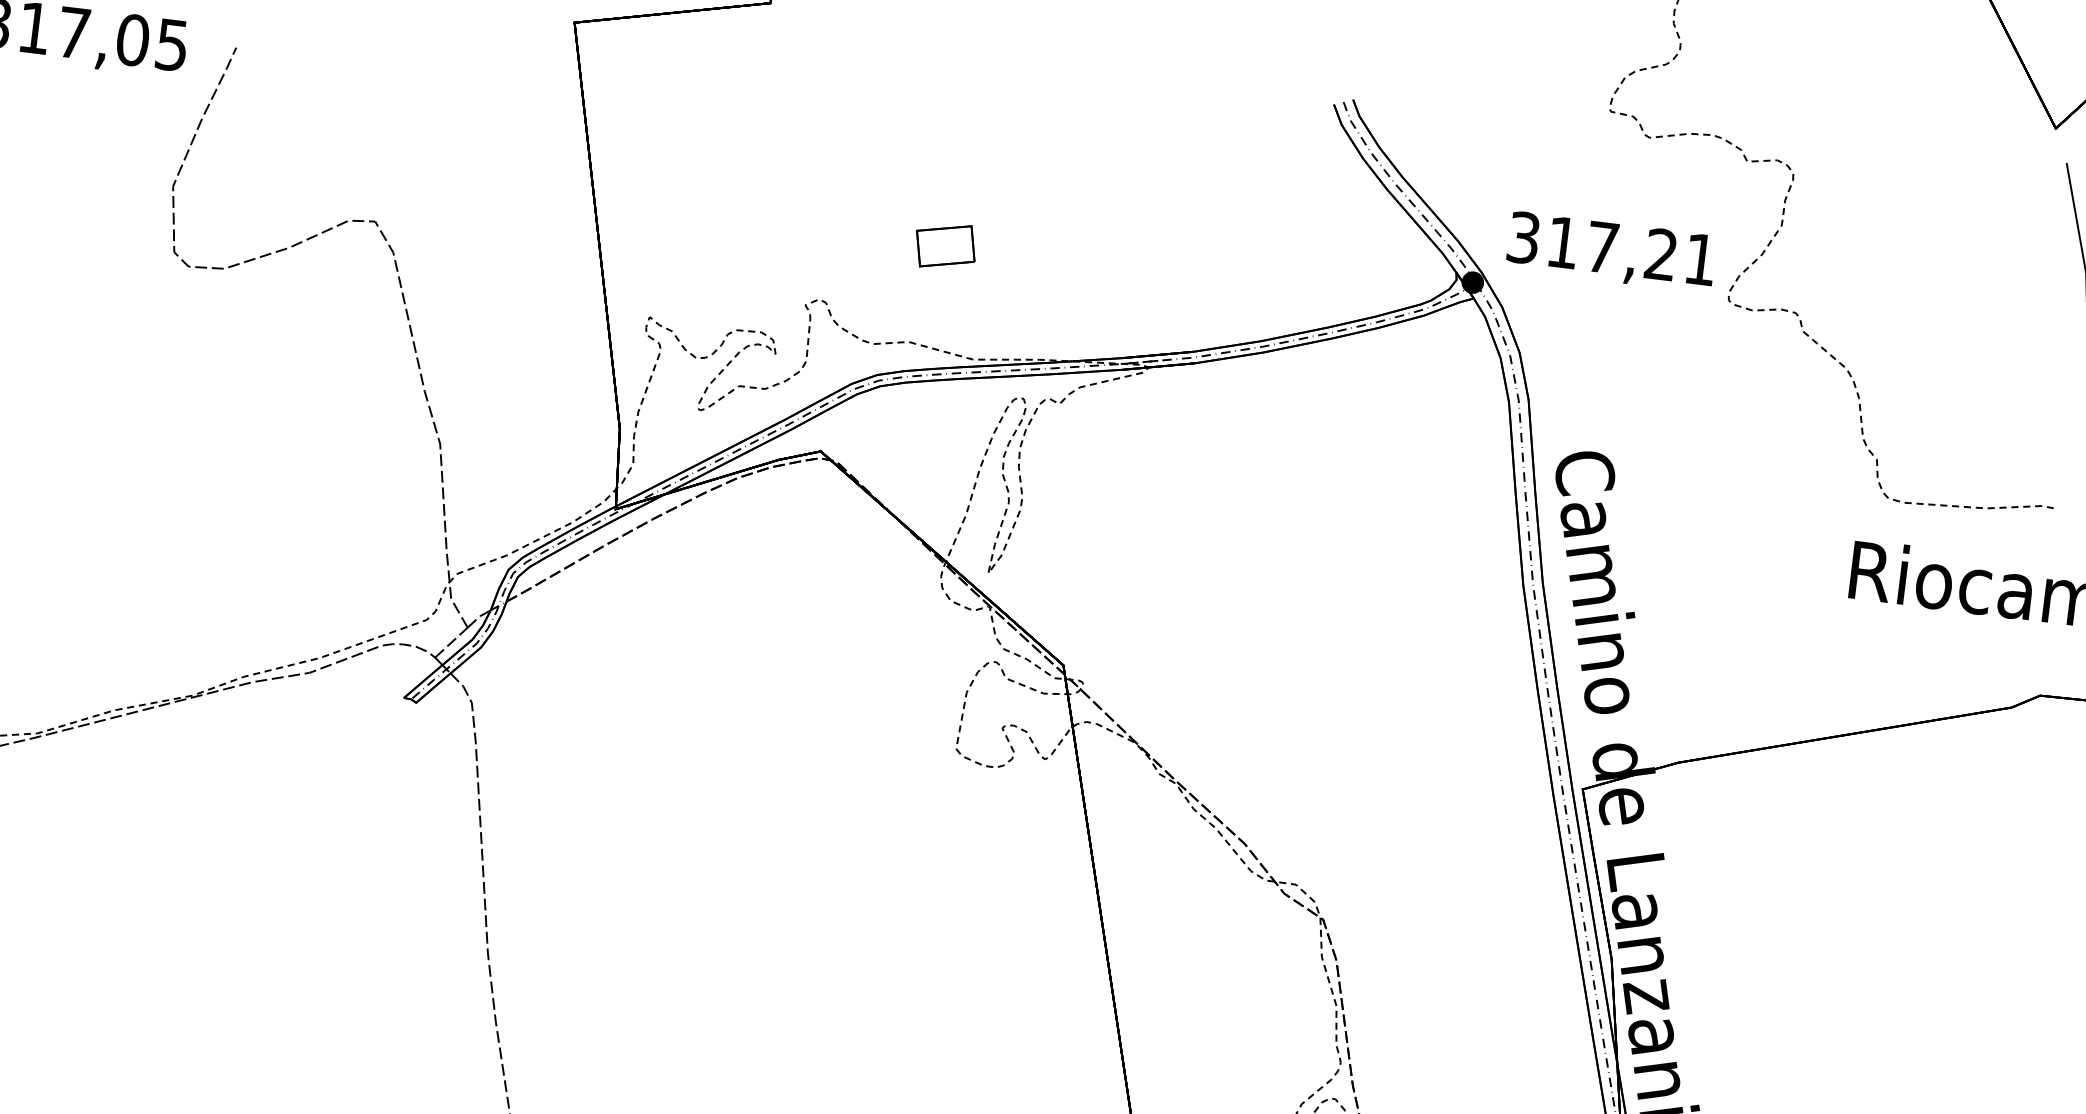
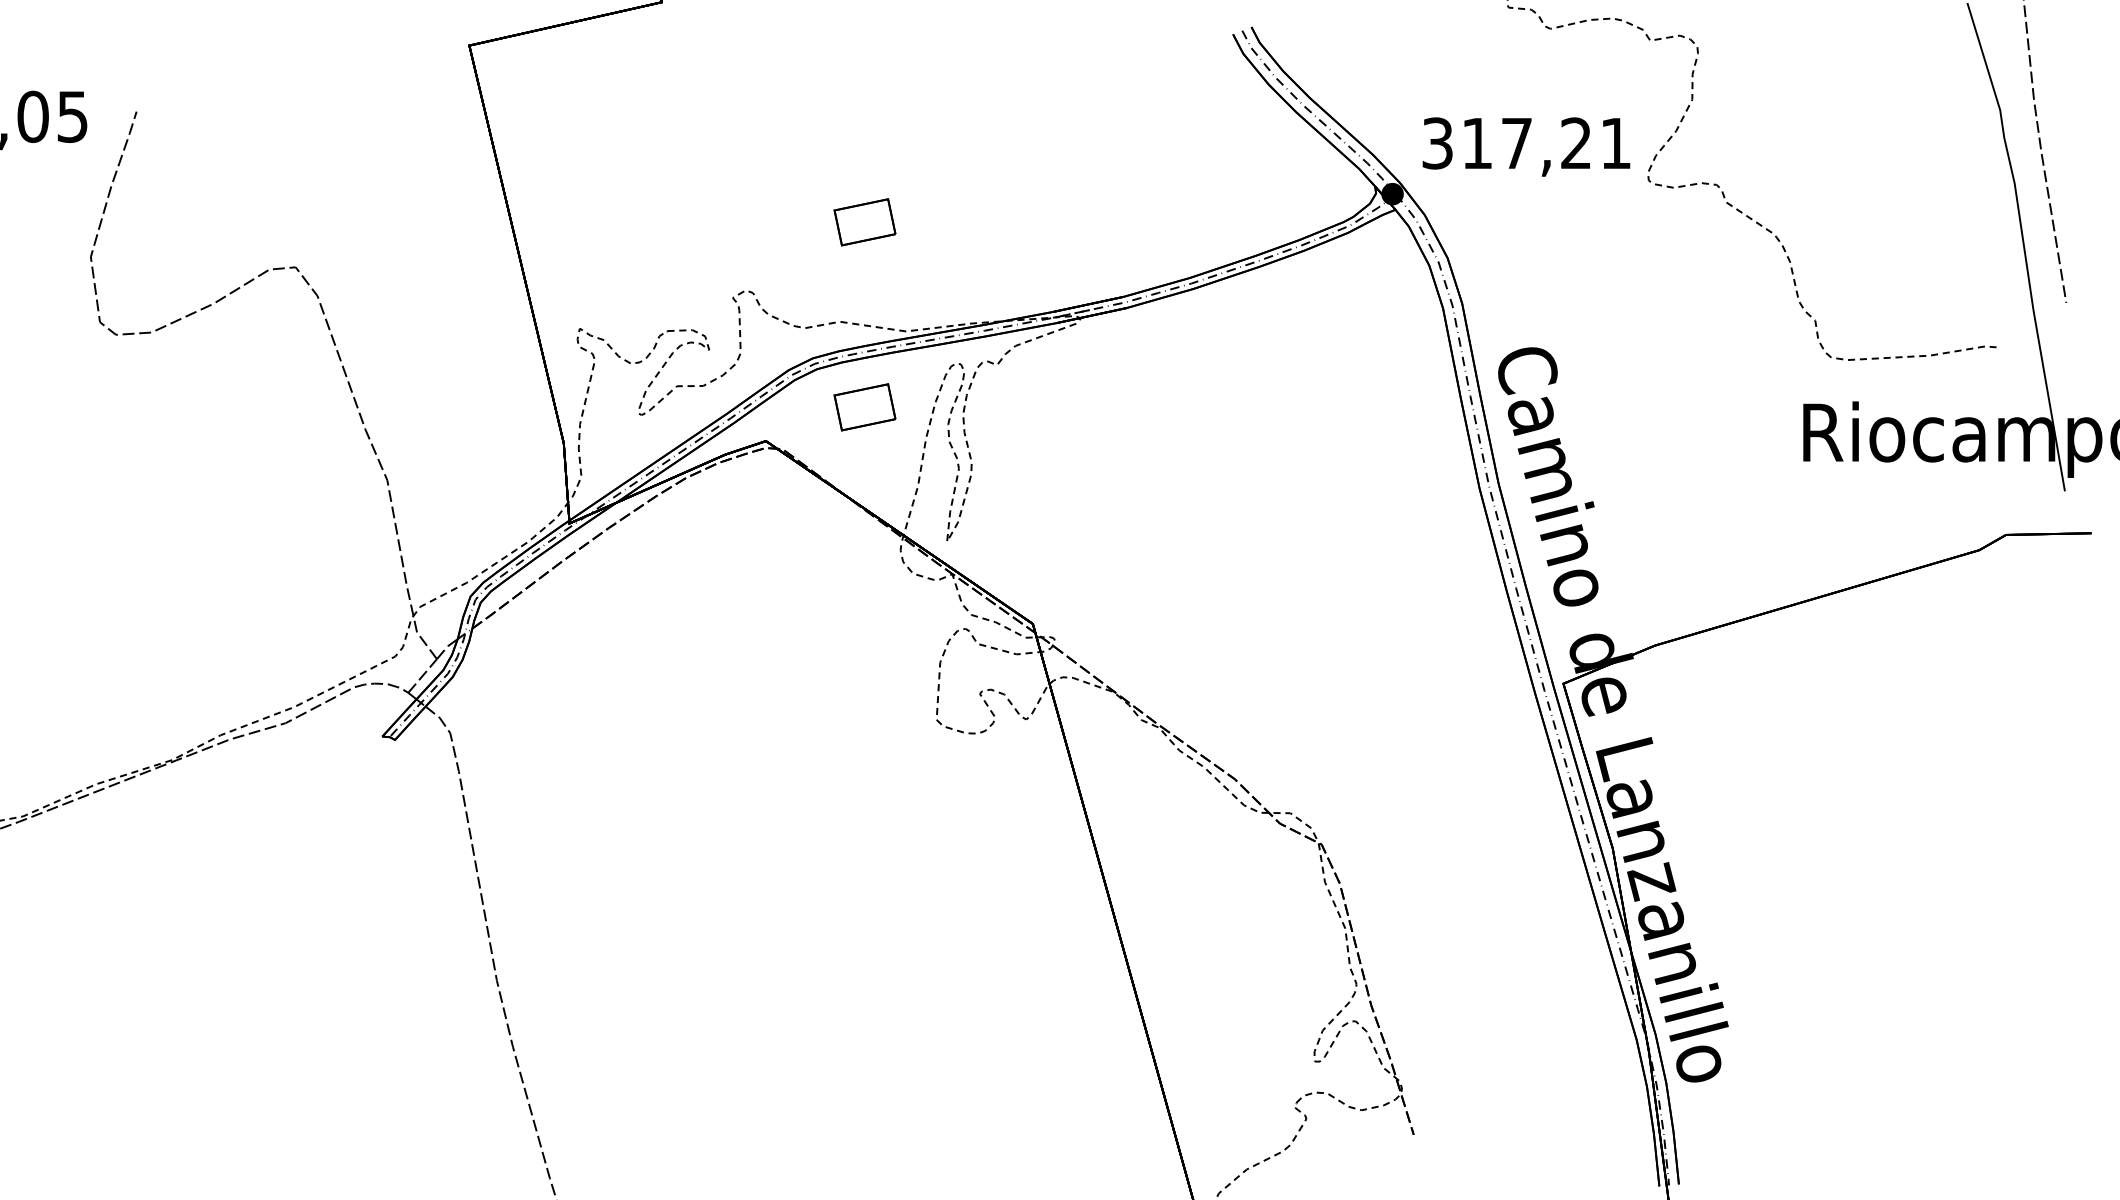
part: (922, 430) -> (864, 407), added

